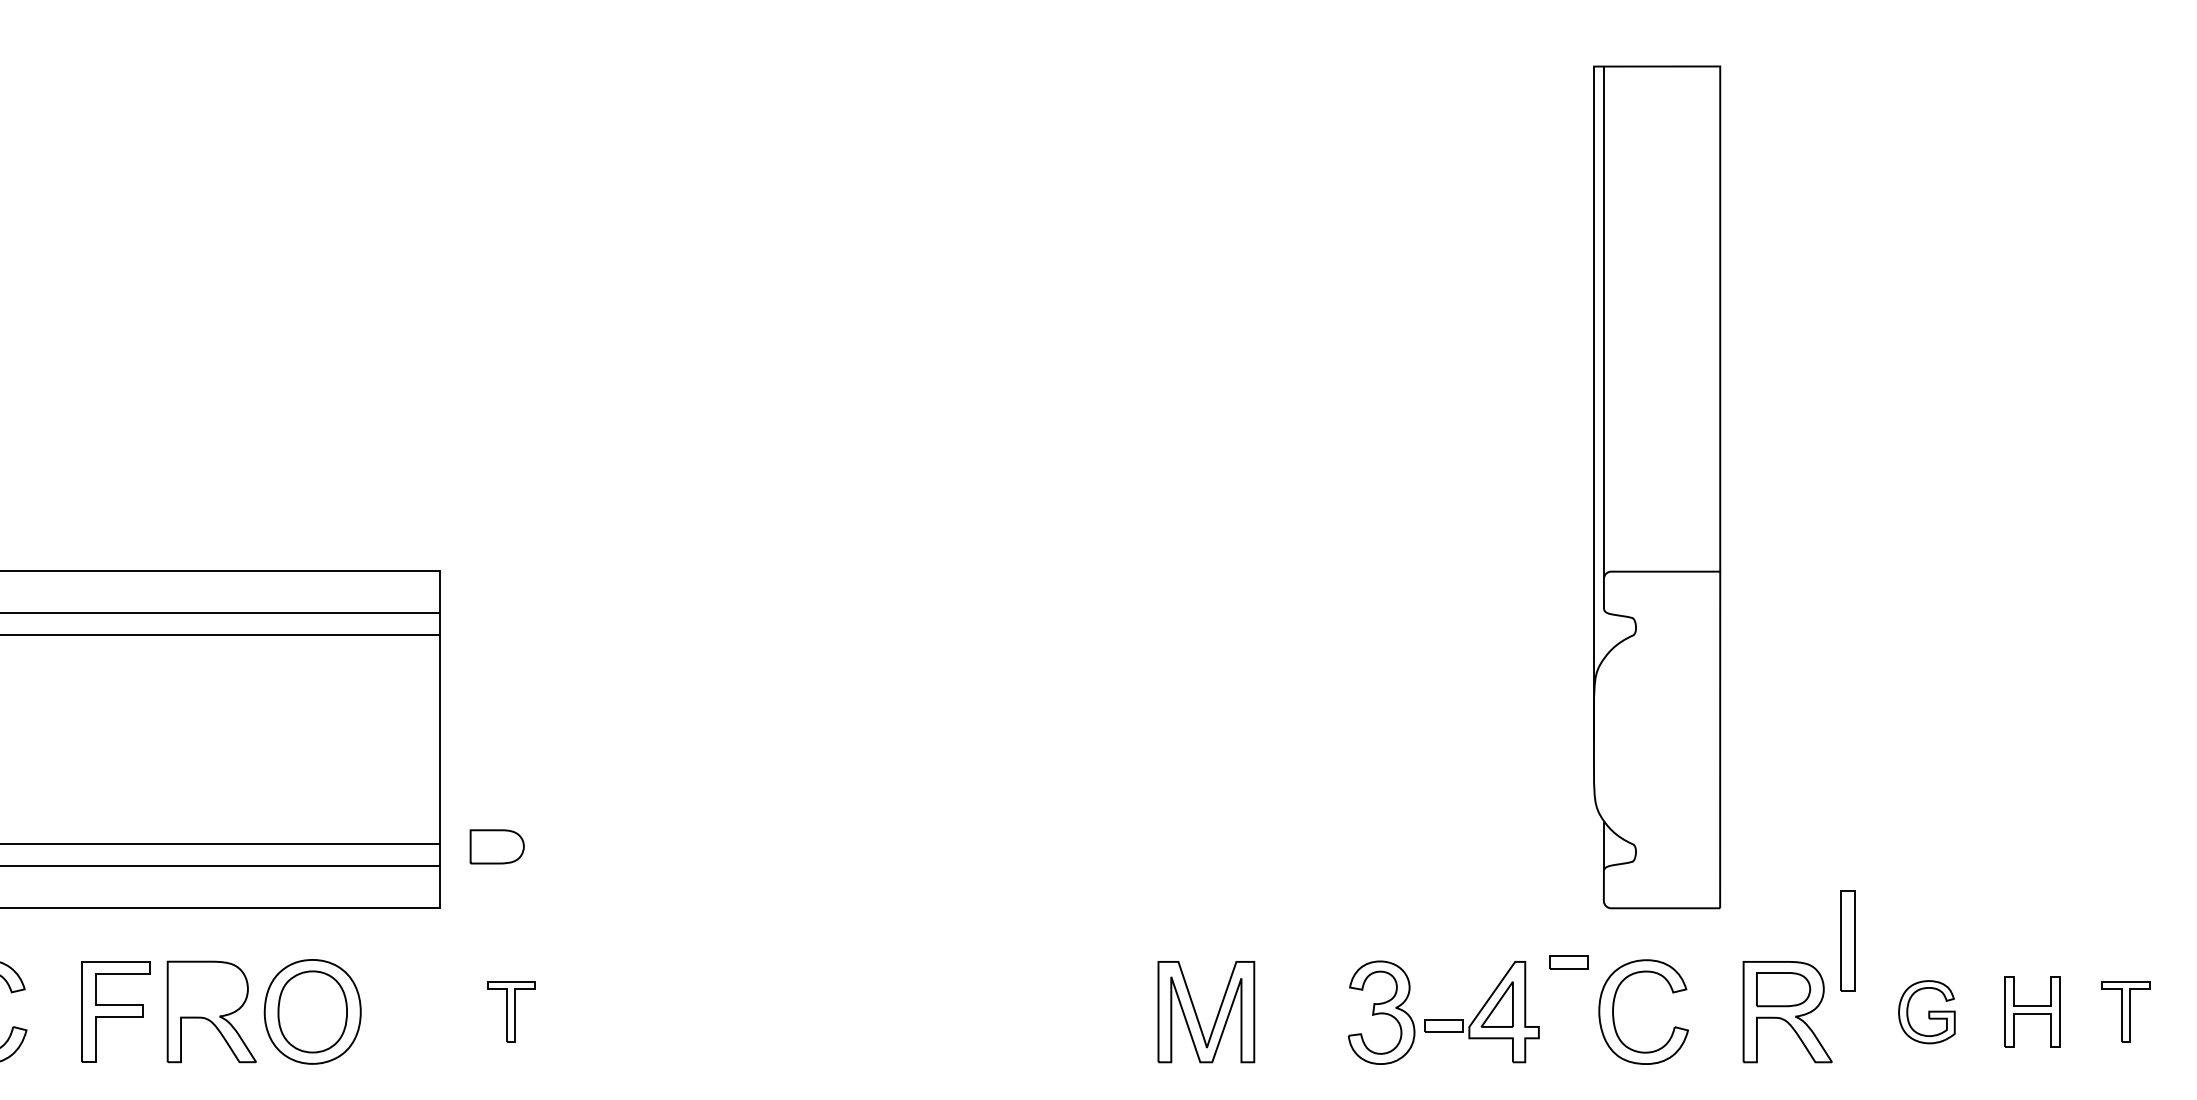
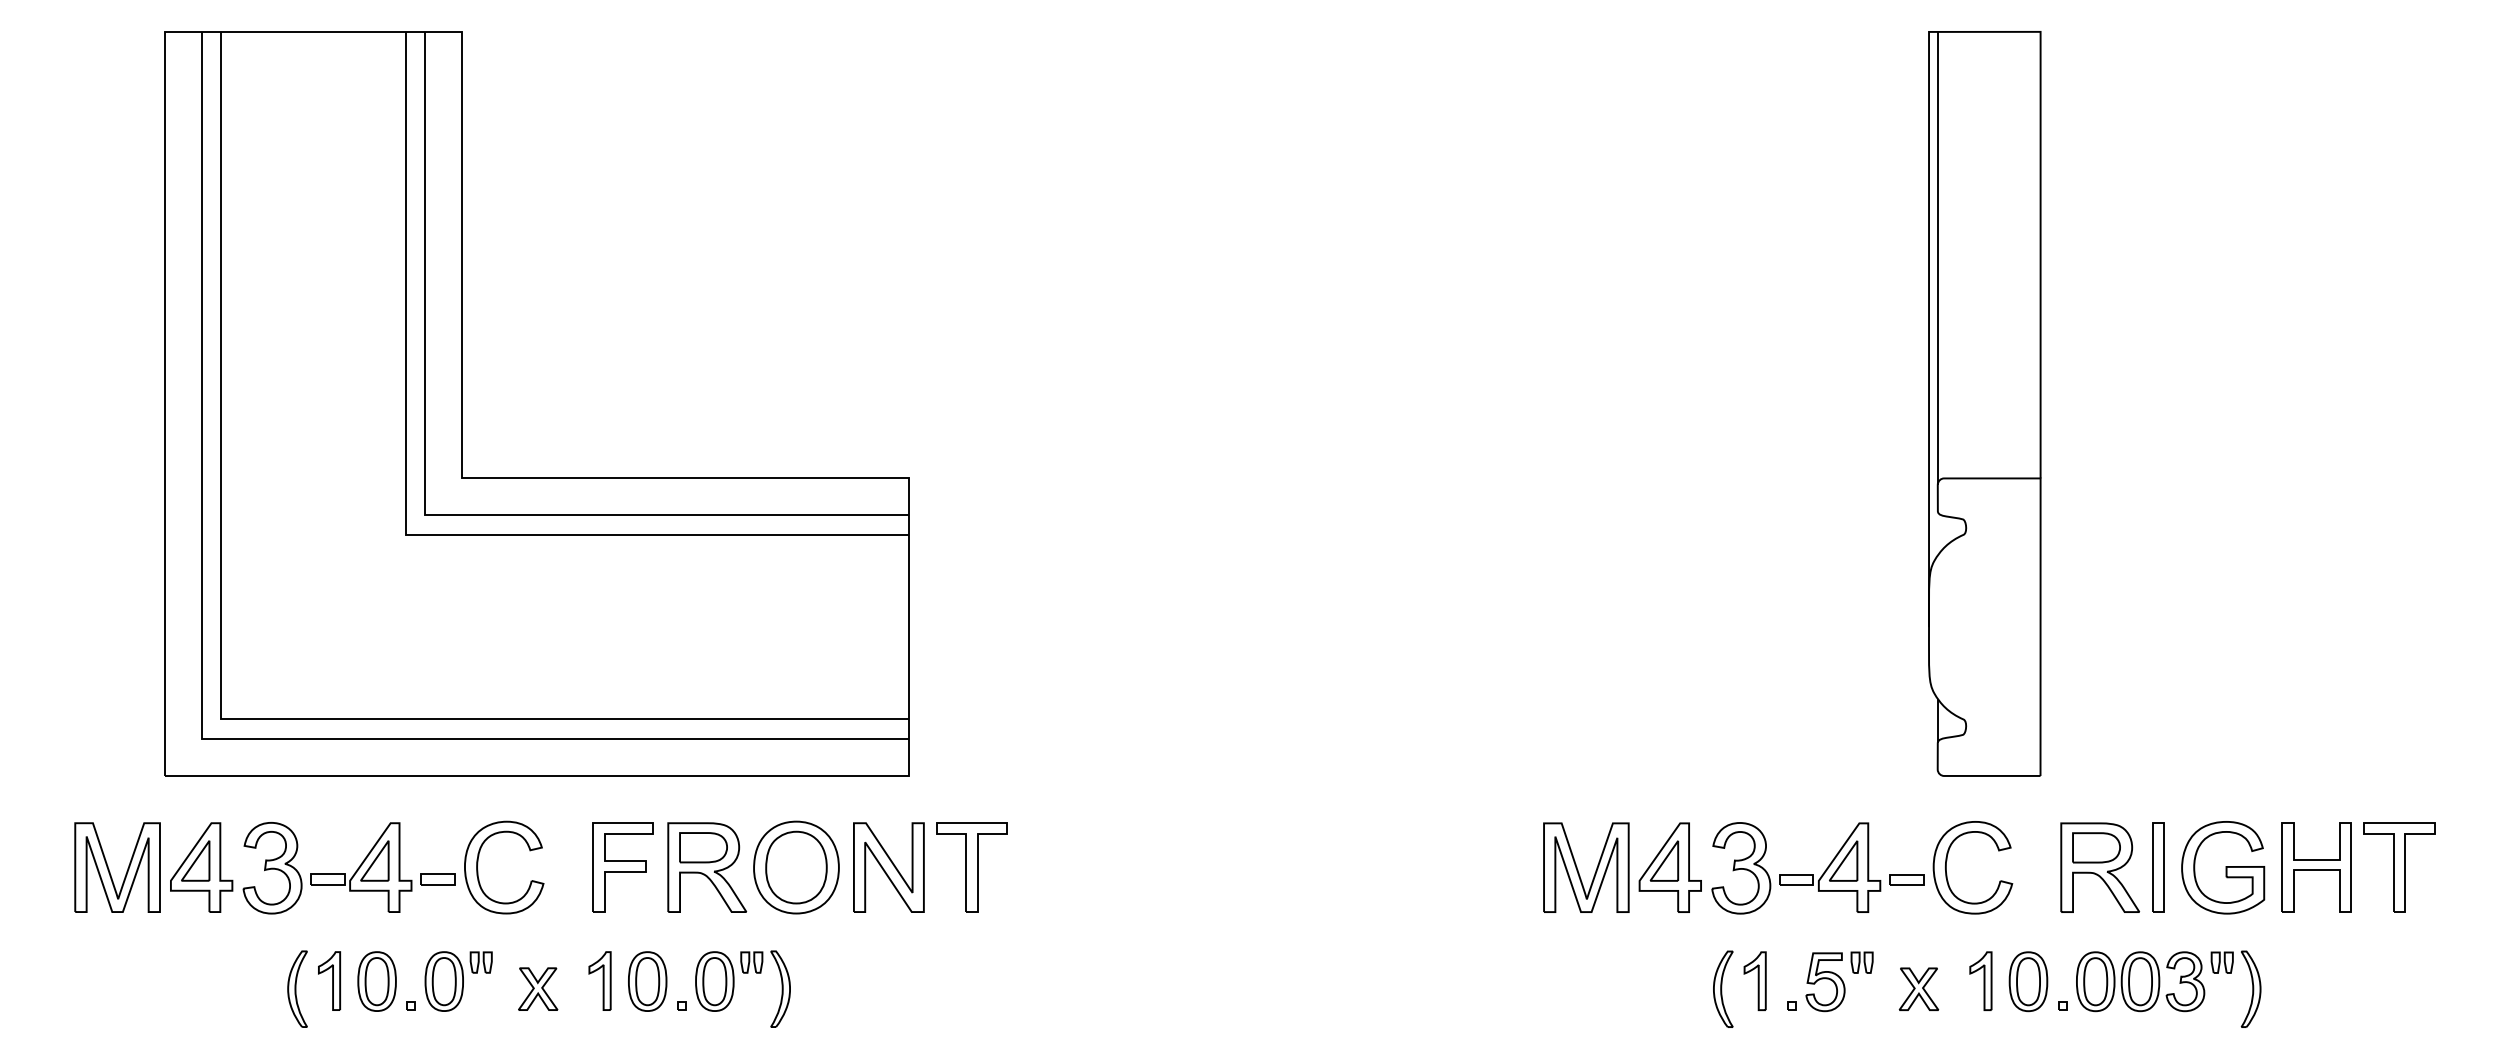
part: (497, 846) -> (703, 847), moved
part: (1847, 940) -> (2158, 867), moved
part: (1568, 962) -> (1906, 879), moved
part: (416, 1011) -> (888, 867), added
part: (510, 1011) -> (971, 867), size x1.67
part: (1300, 1011) -> (1669, 867), added
part: (1927, 1011) -> (2223, 867), size x1.67
part: (2032, 1011) -> (2316, 867), size x1.43
part: (2126, 1011) -> (2399, 867), size x1.67

